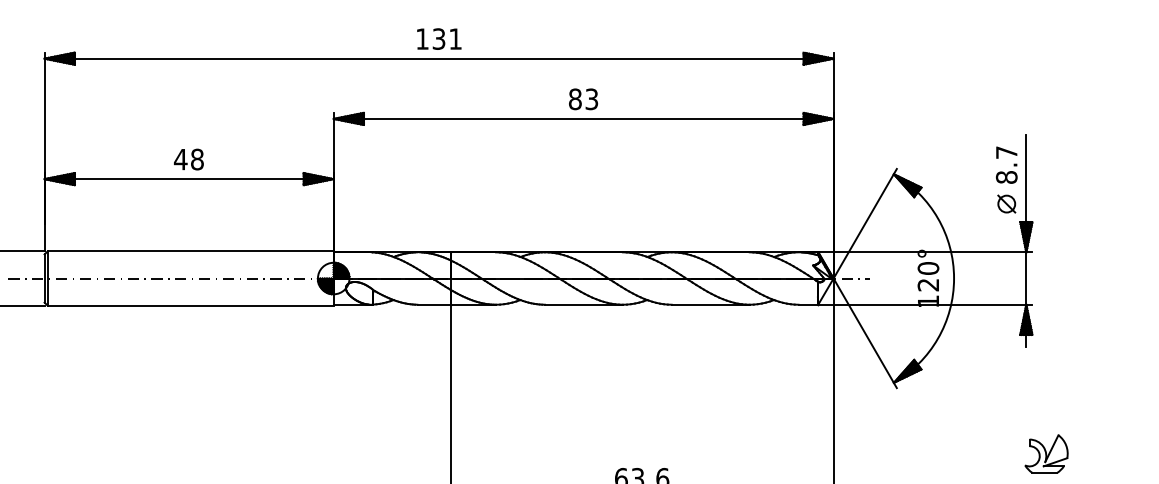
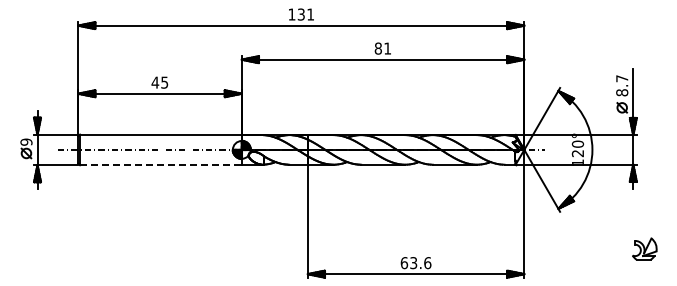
text: (591, 99) -> (387, 48), 83 -> 81
text: (196, 159) -> (164, 82), 48 -> 45
line: (189, 306) -> (160, 165), solid -> dashed

